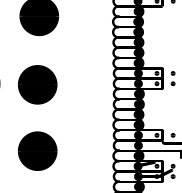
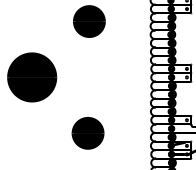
part: (37, 85) -> (87, 78), removed

